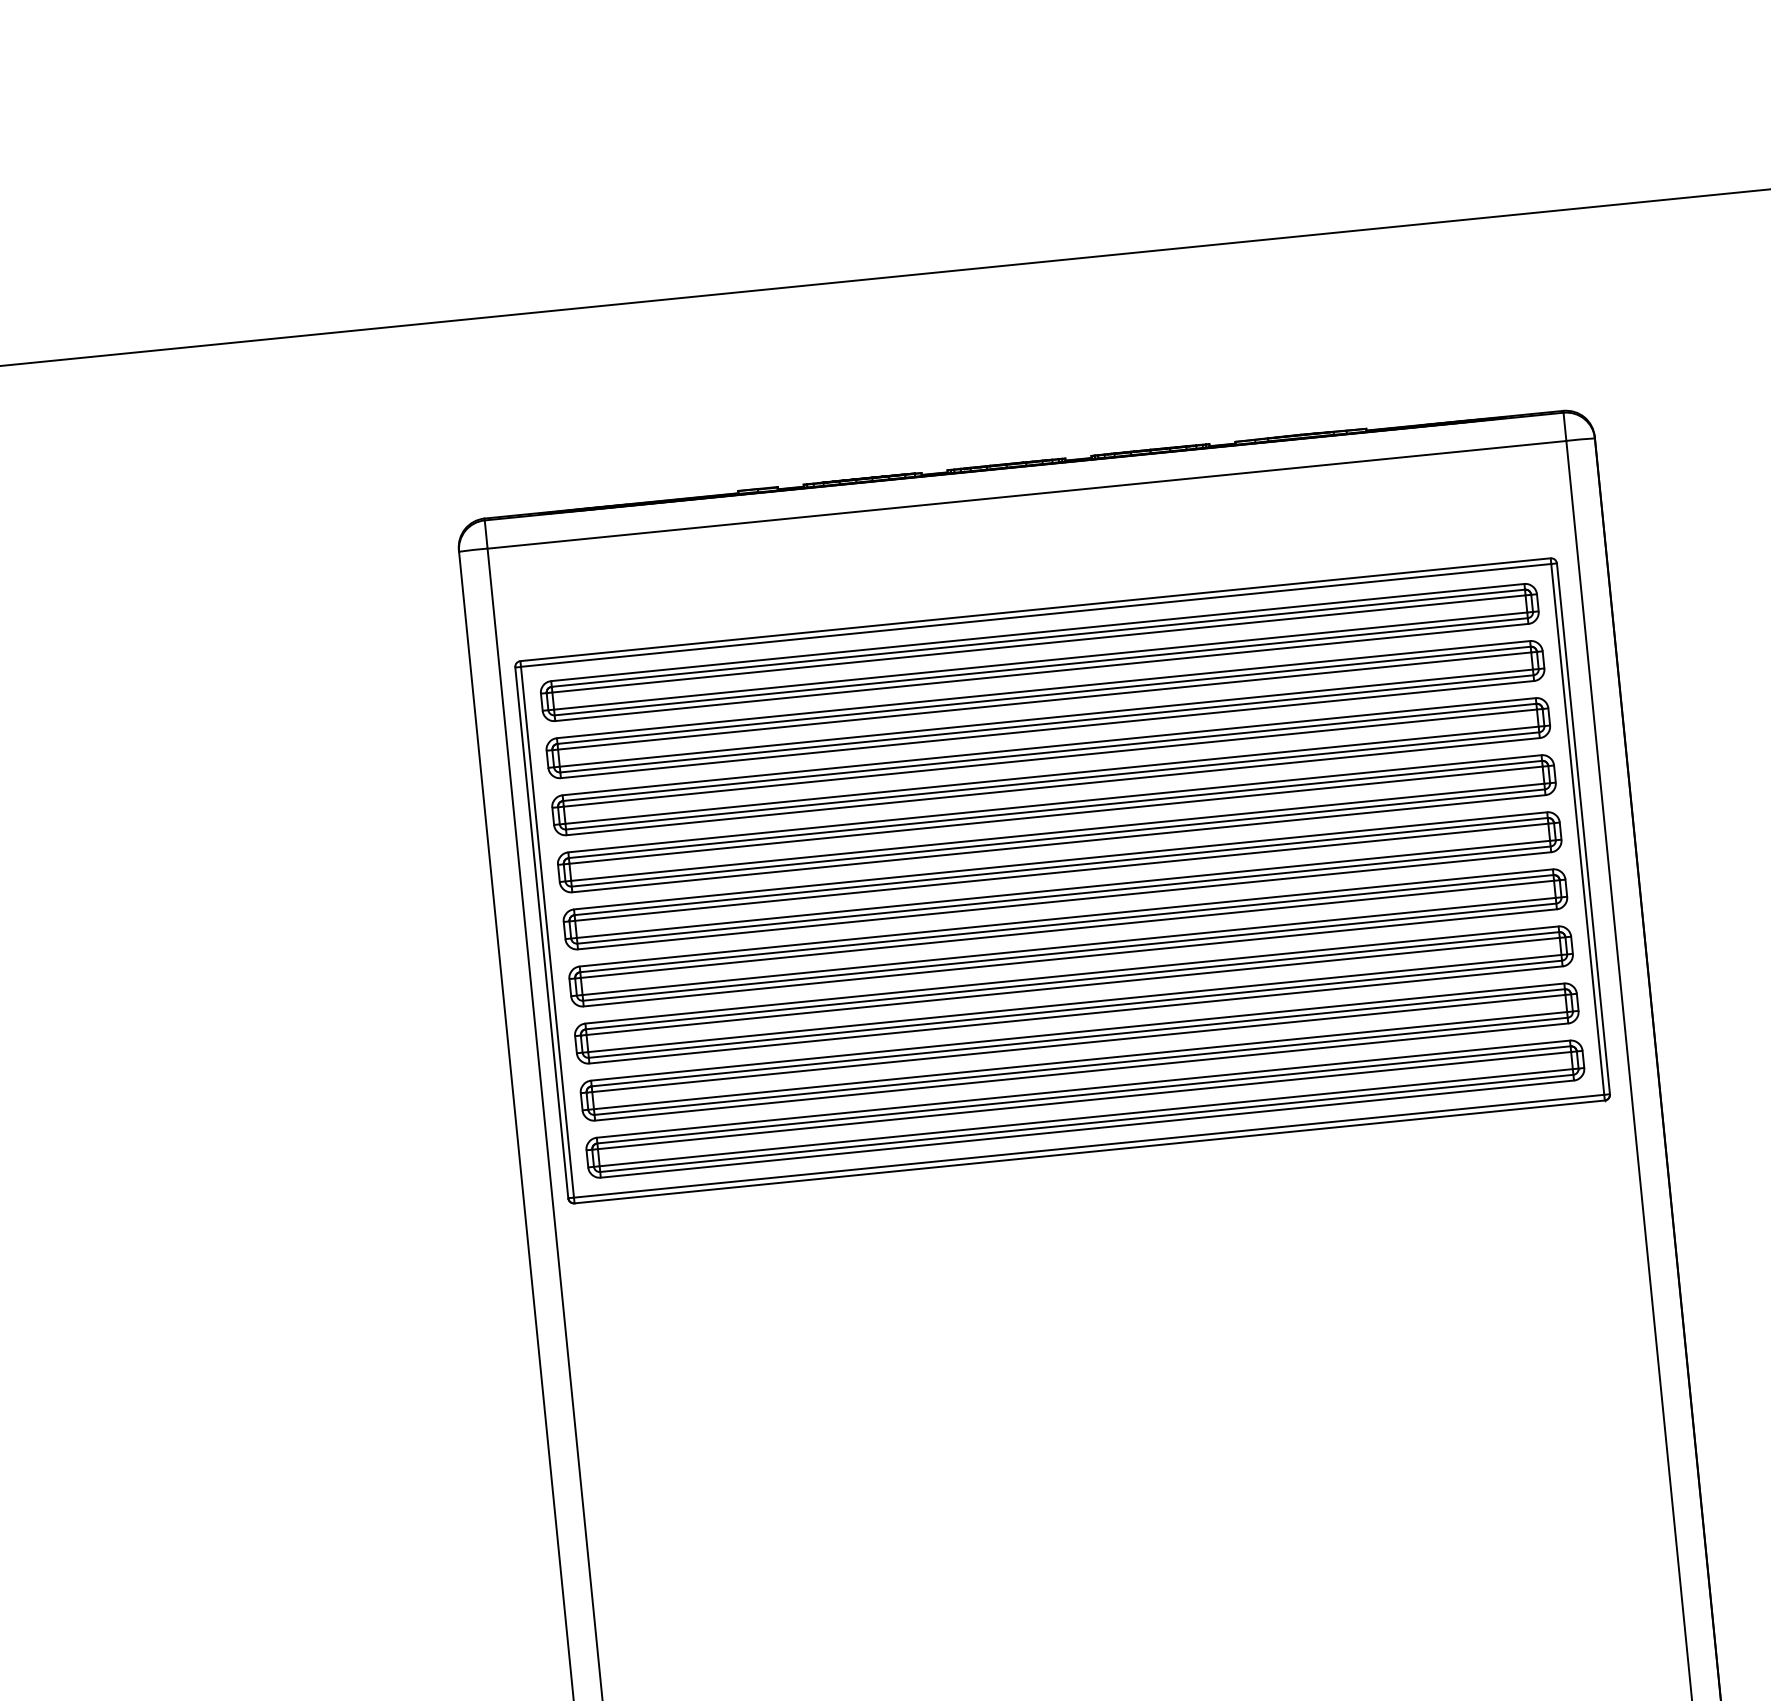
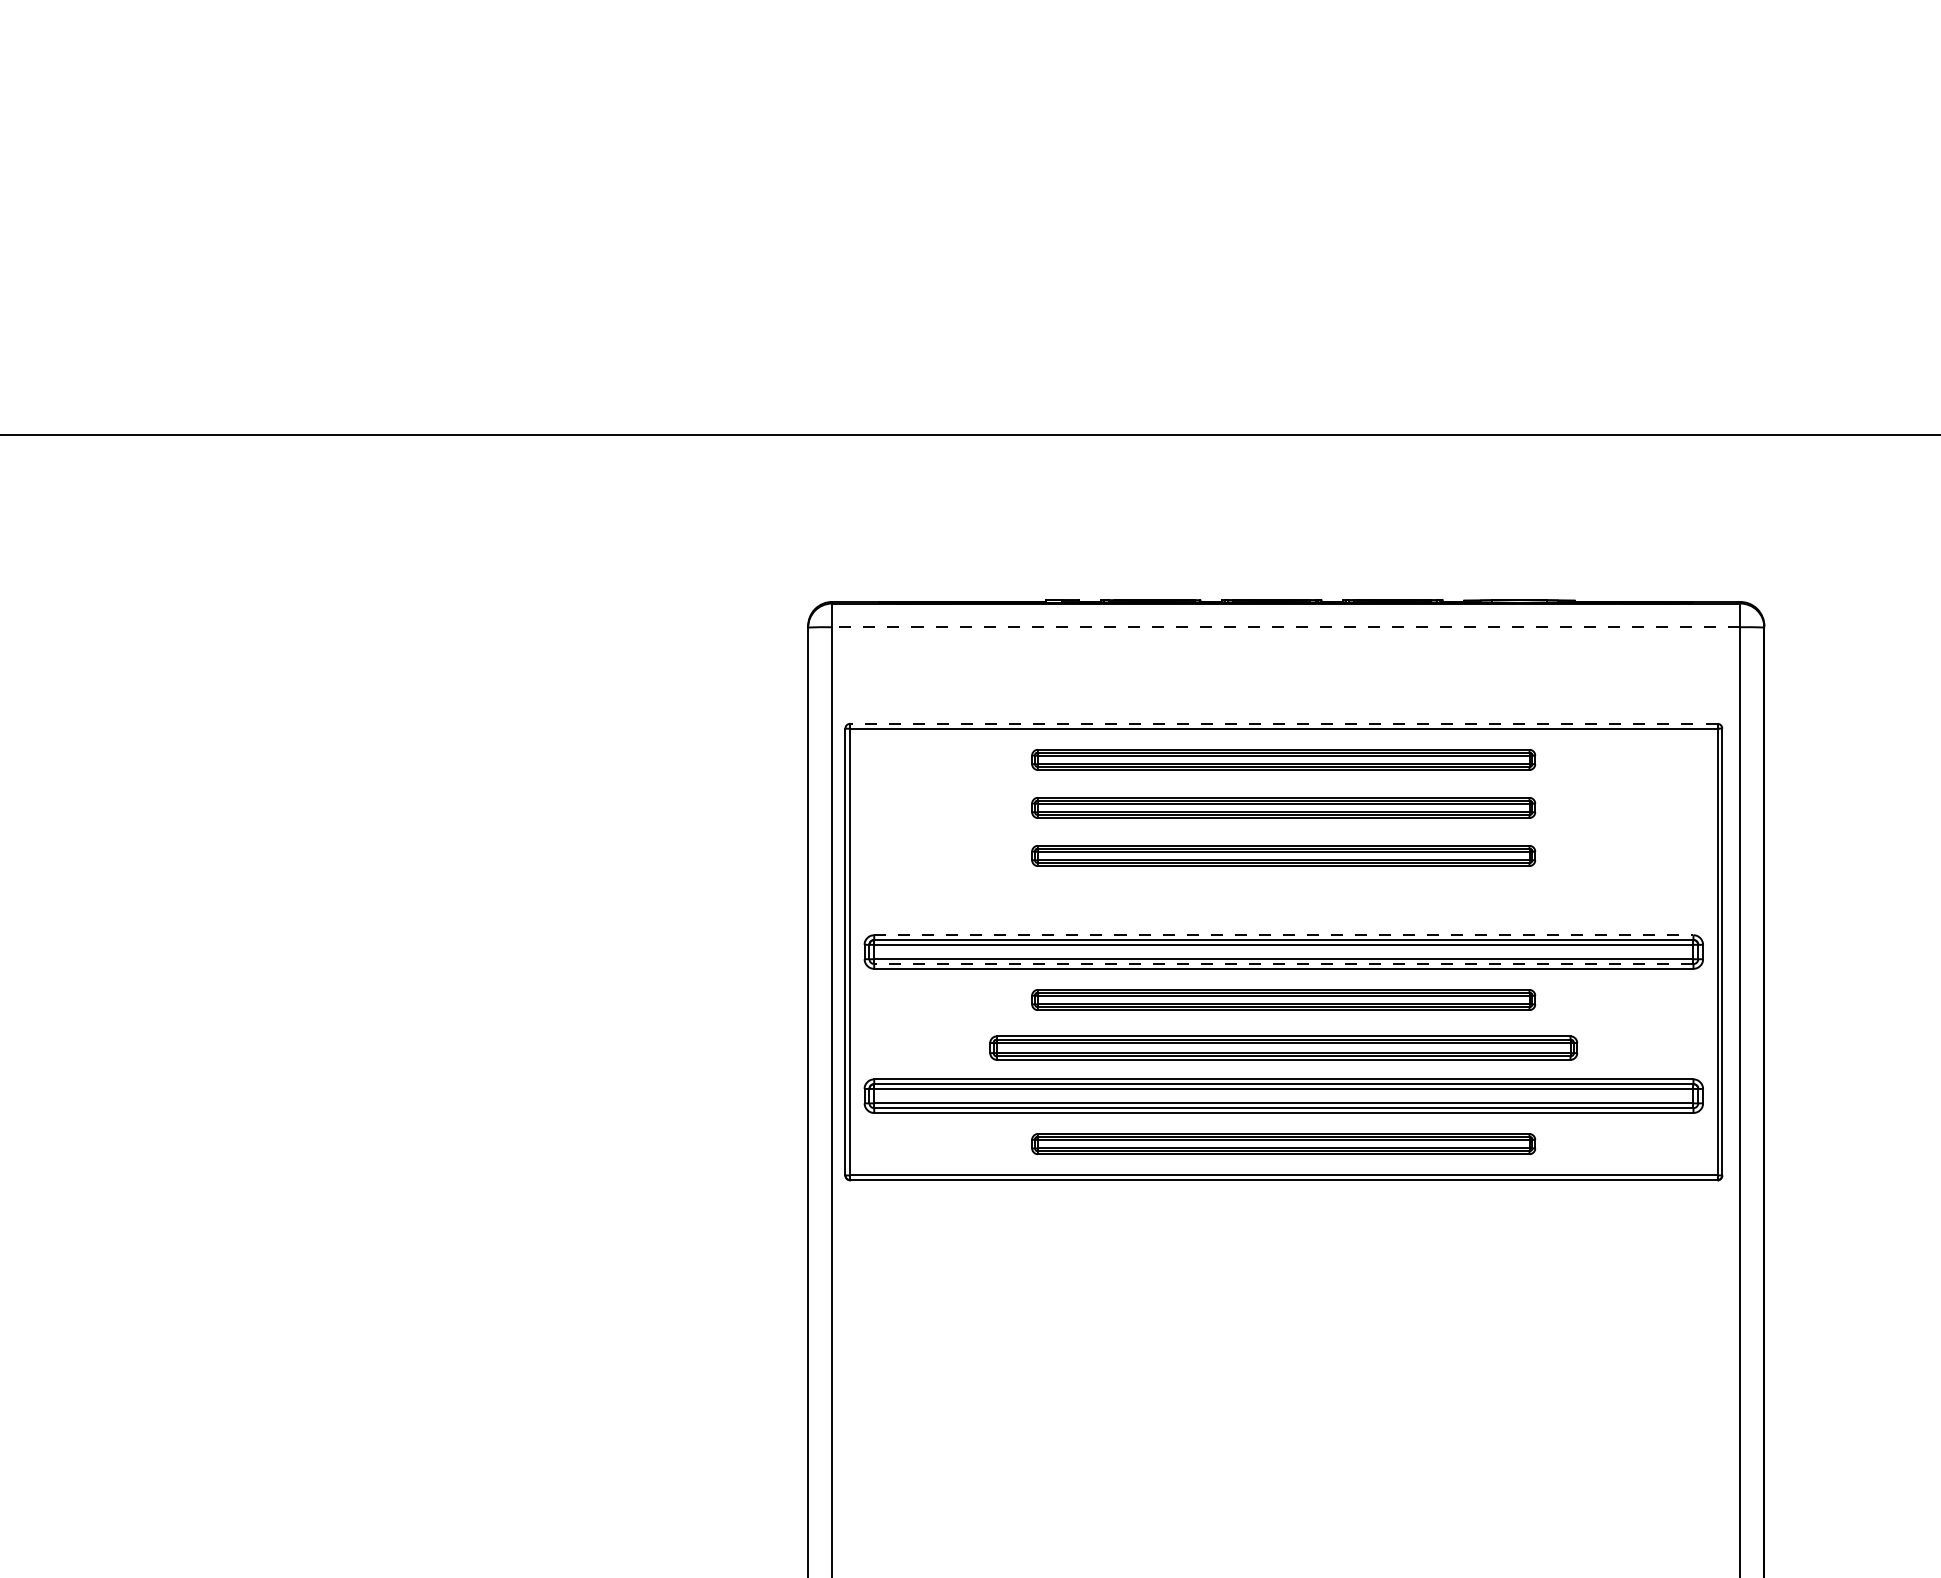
line: (1026, 495) -> (1285, 627), solid -> dashed
line: (1035, 609) -> (1283, 723), solid -> dashed
part: (1039, 652) -> (1283, 759), size x0.6
part: (1045, 709) -> (1283, 807), size x0.6
part: (1050, 766) -> (1283, 855), size x0.6
part: (1056, 823) -> (1283, 903), removed
line: (1060, 861) -> (1283, 935), solid -> dashed
line: (1063, 895) -> (1283, 964), solid -> dashed
part: (1067, 937) -> (1283, 999), size x0.6
part: (1073, 994) -> (1283, 1047), size x0.7
part: (1084, 1108) -> (1283, 1143), size x0.6

